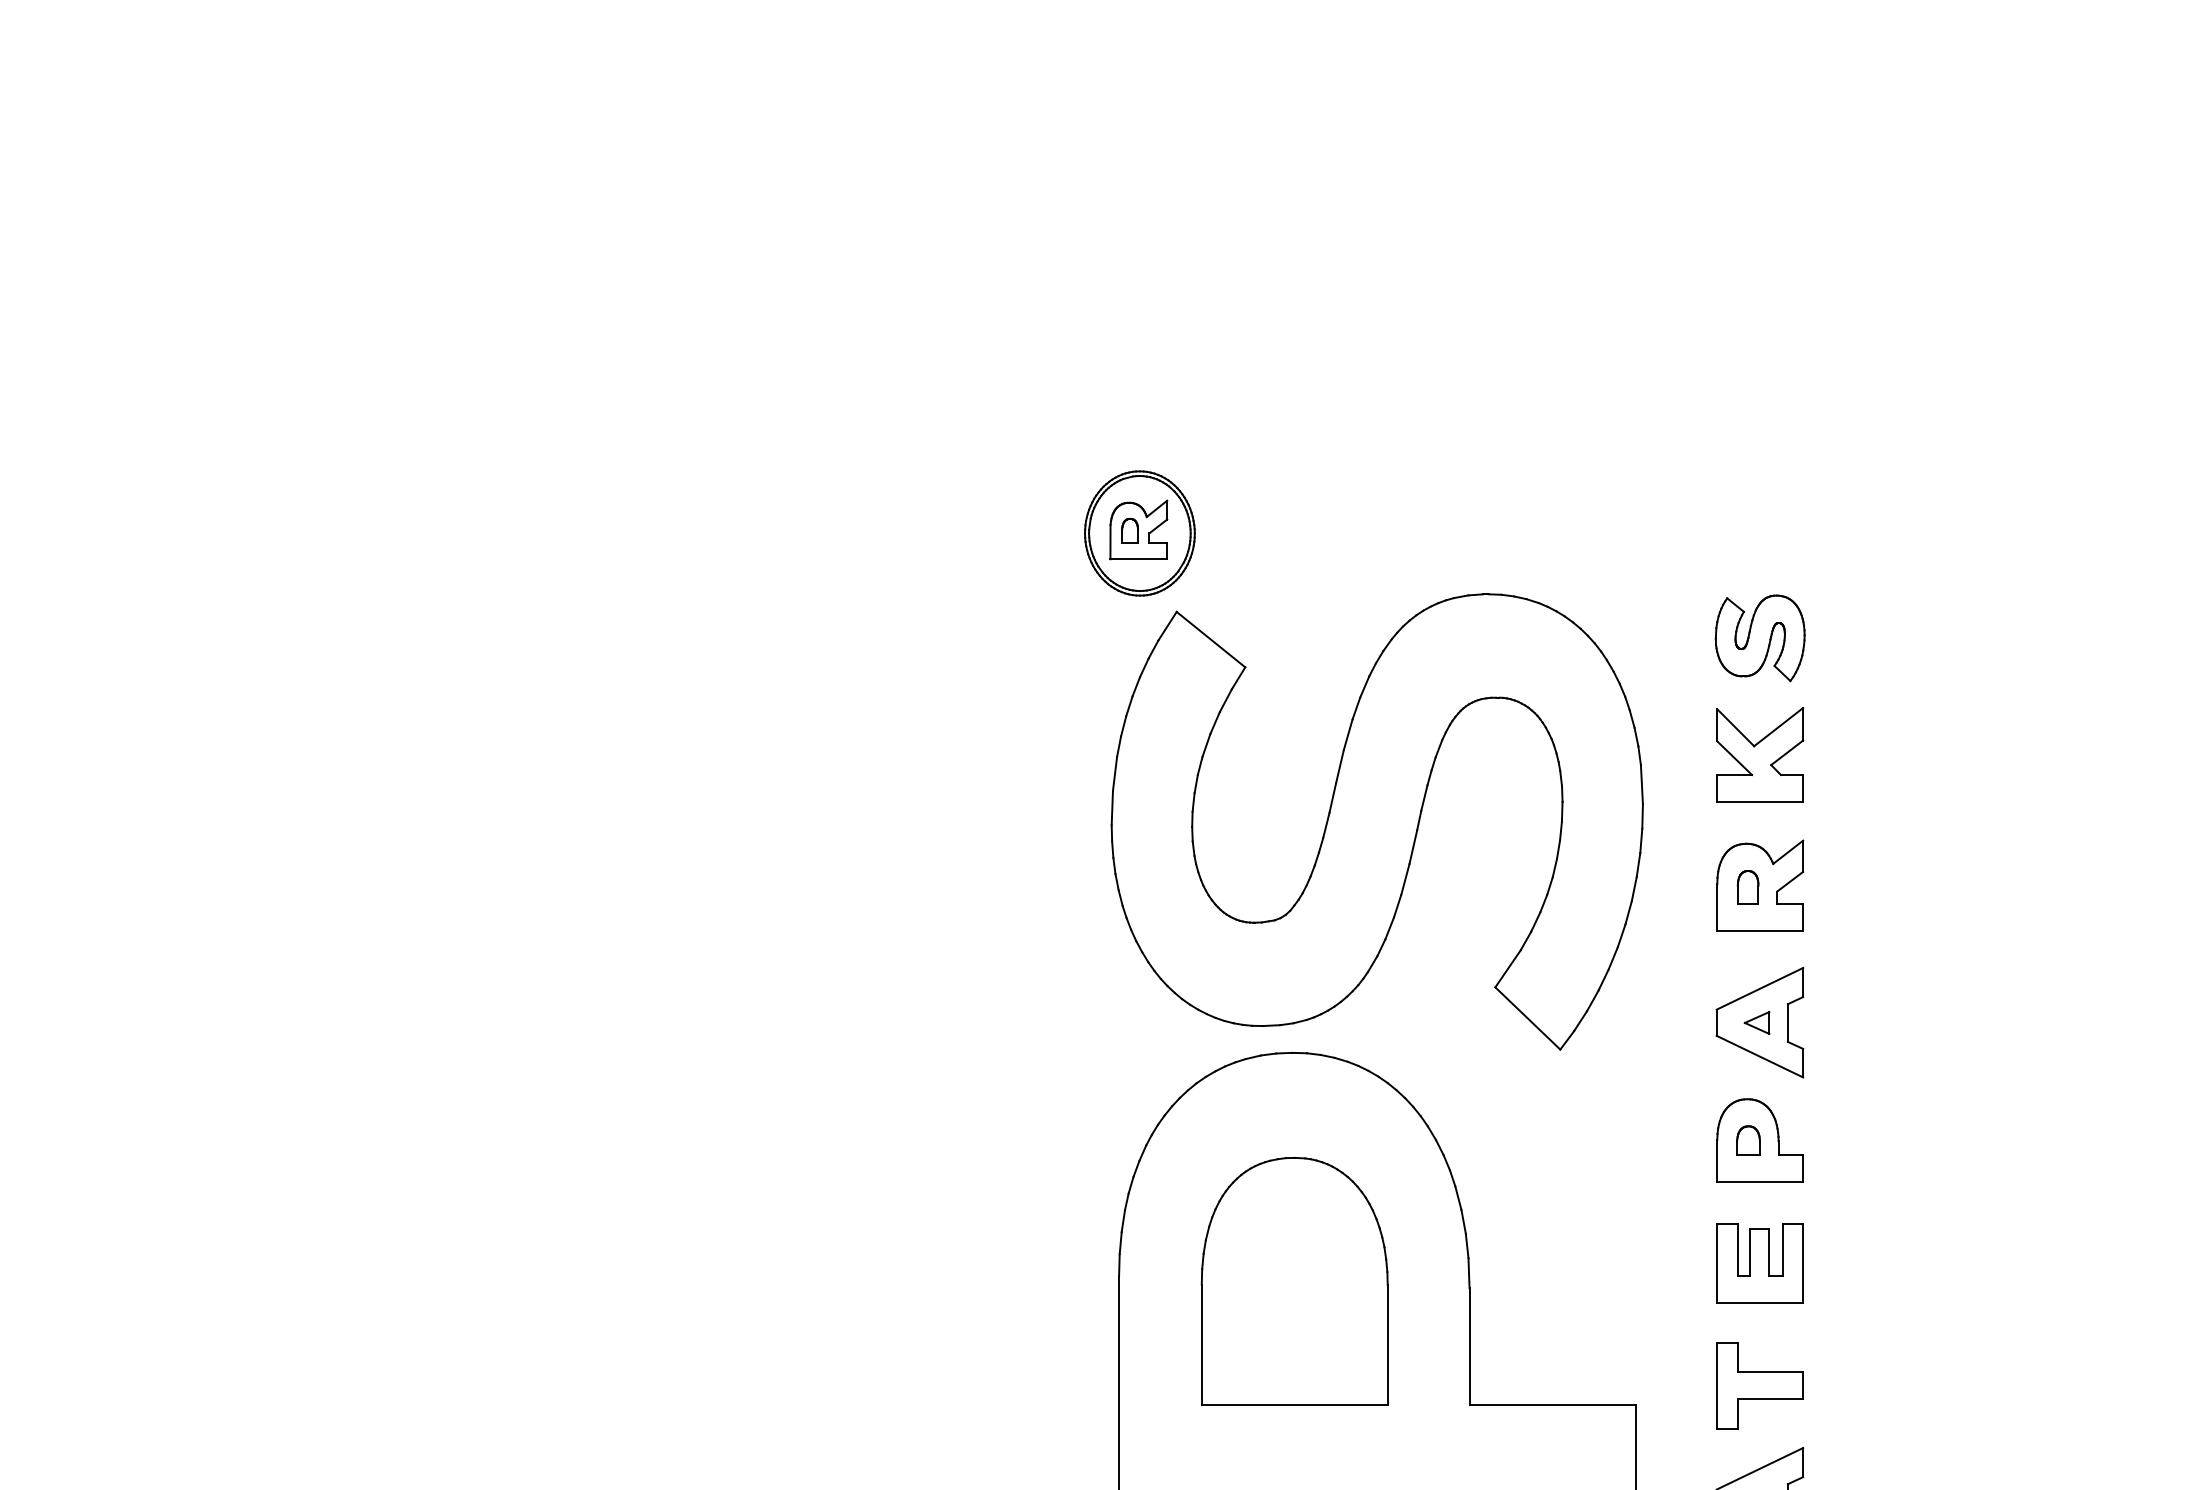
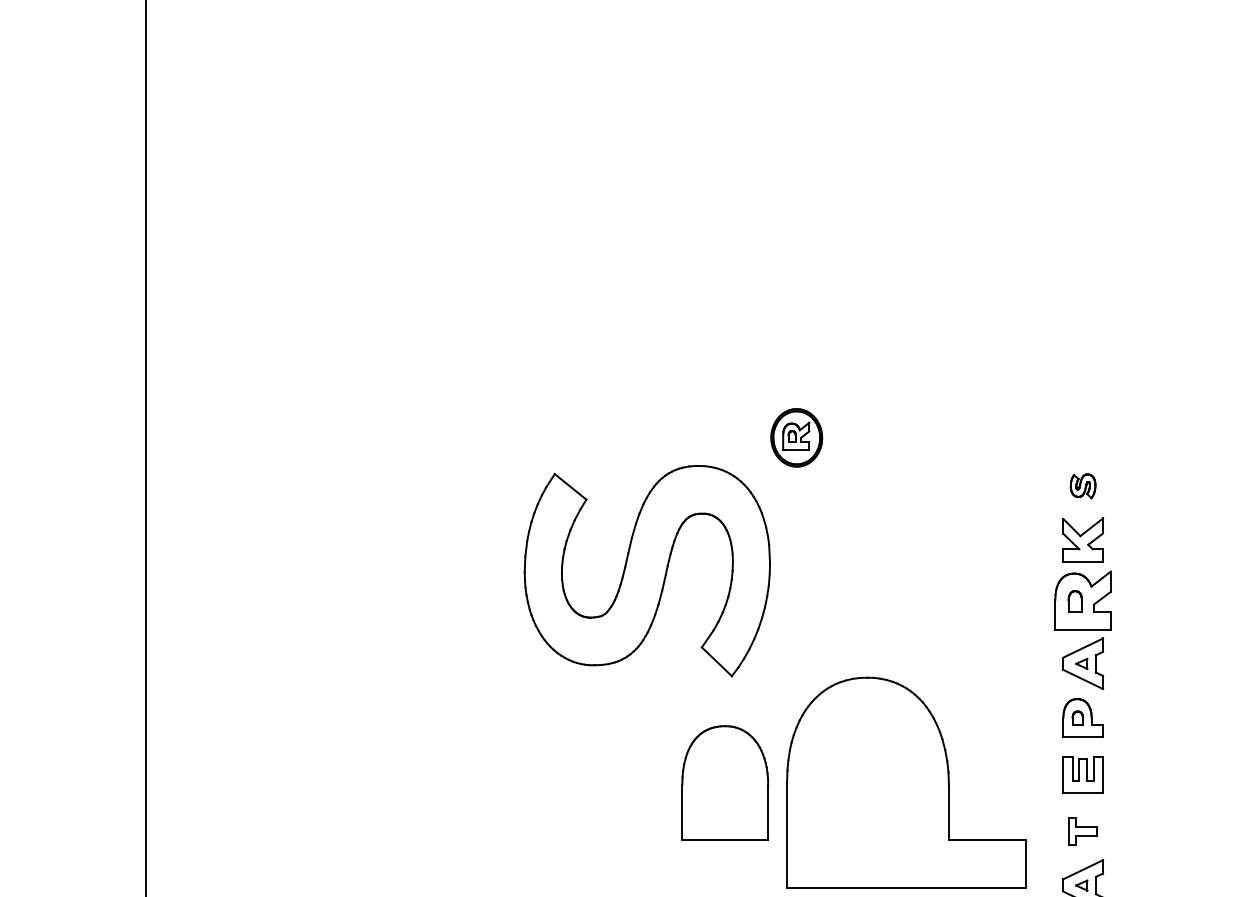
part: (1758, 638) -> (1082, 486), size x0.6
part: (1375, 822) -> (646, 571), moved
part: (1760, 883) -> (1083, 599), size x1.4
part: (1295, 1279) -> (725, 782), moved
part: (1758, 1385) -> (1082, 831), size x0.7

